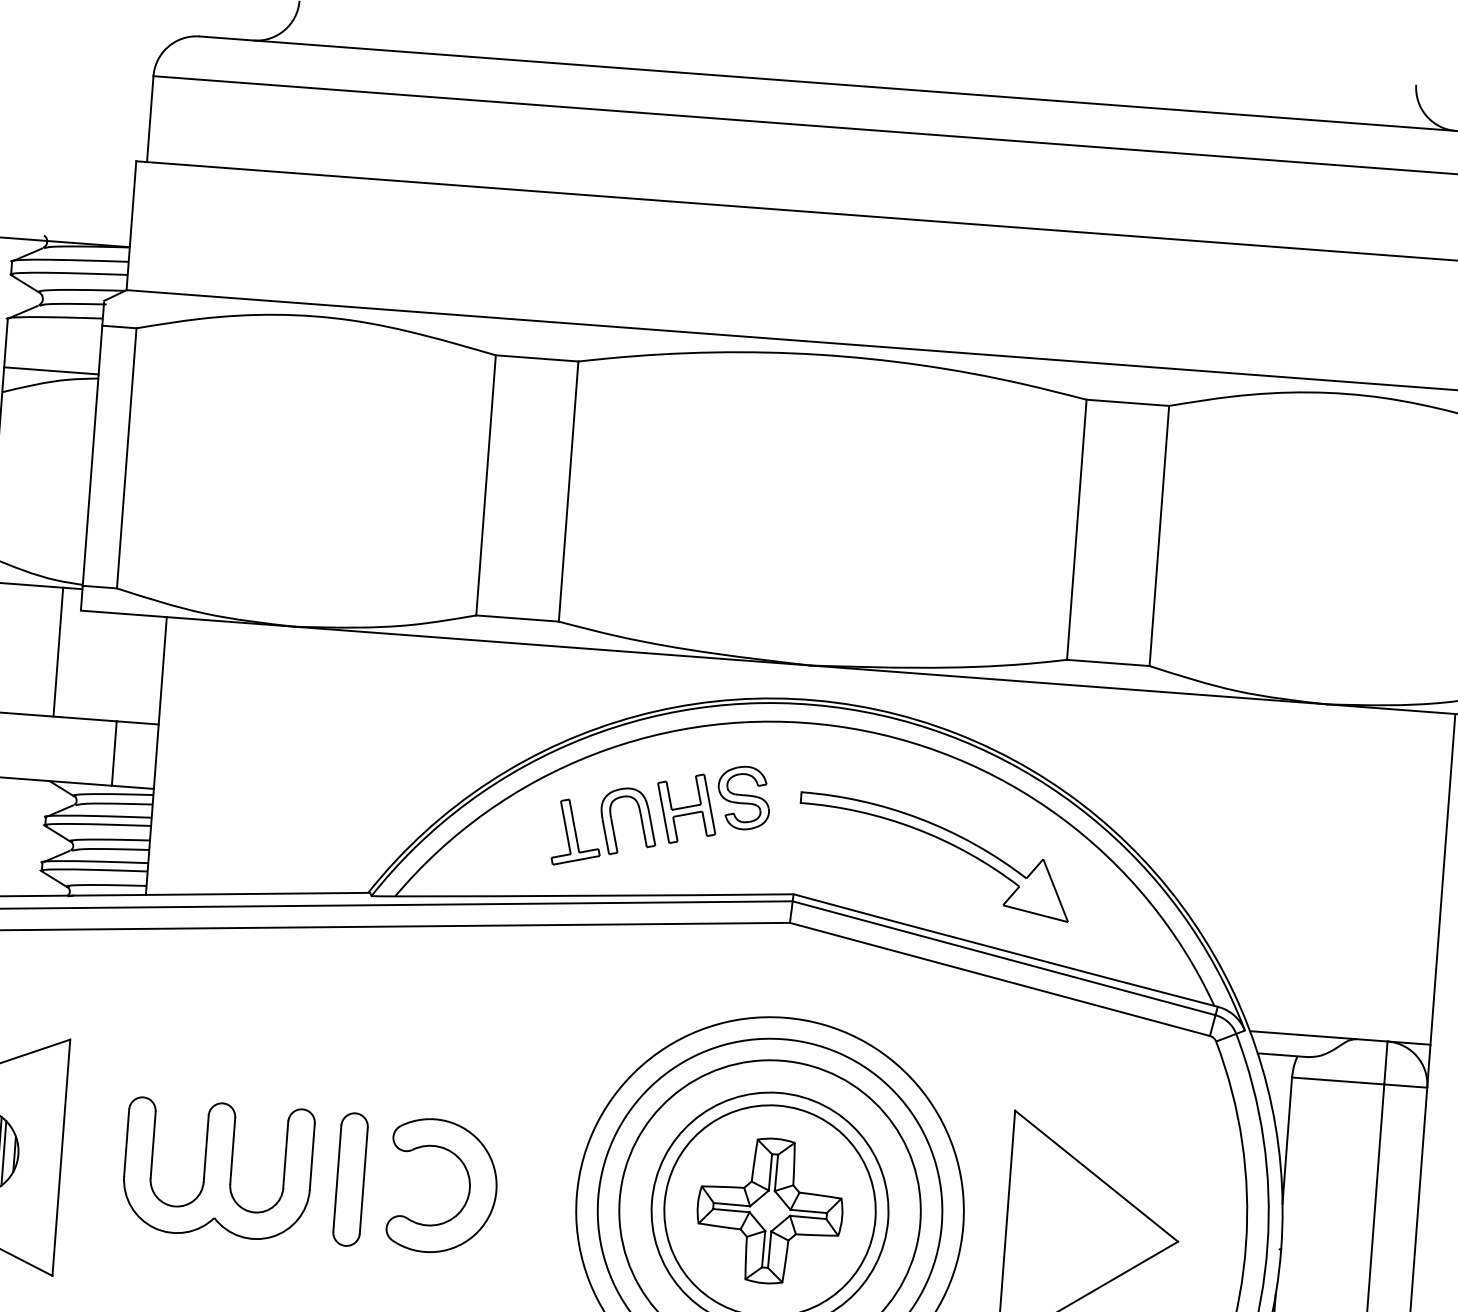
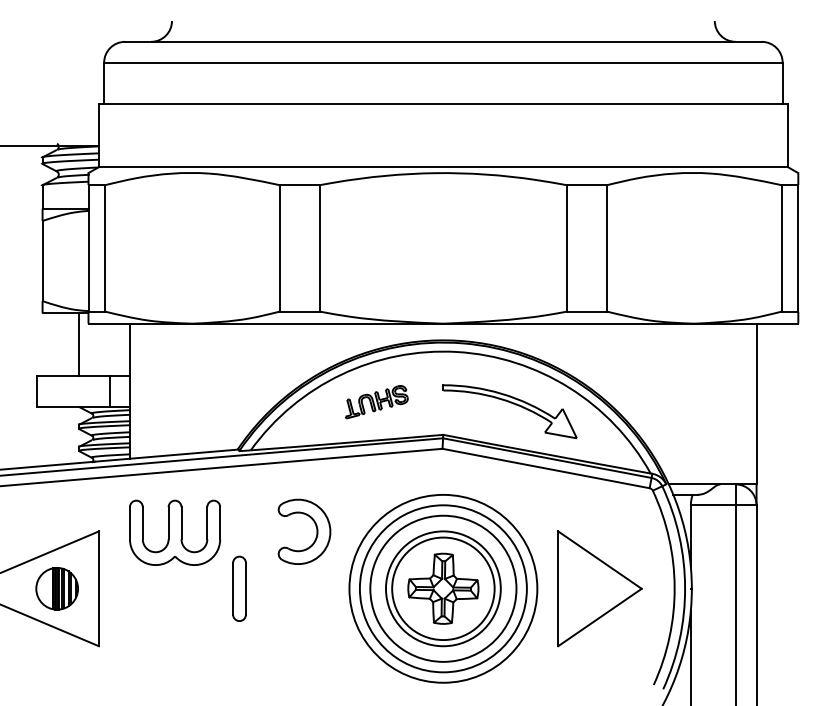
part: (661, 817) -> (376, 402), size x0.6
part: (218, 1168) -> (175, 532), moved
part: (467, 1187) -> (316, 531), moved

